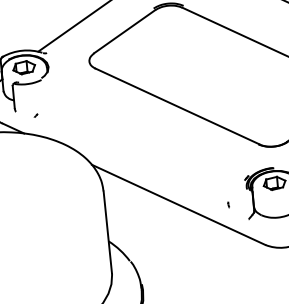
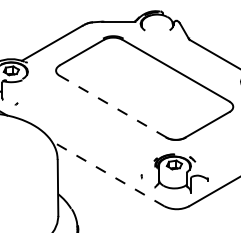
line: (177, 106) -> (113, 106), solid -> dashed
line: (178, 204) -> (107, 173), solid -> dashed

